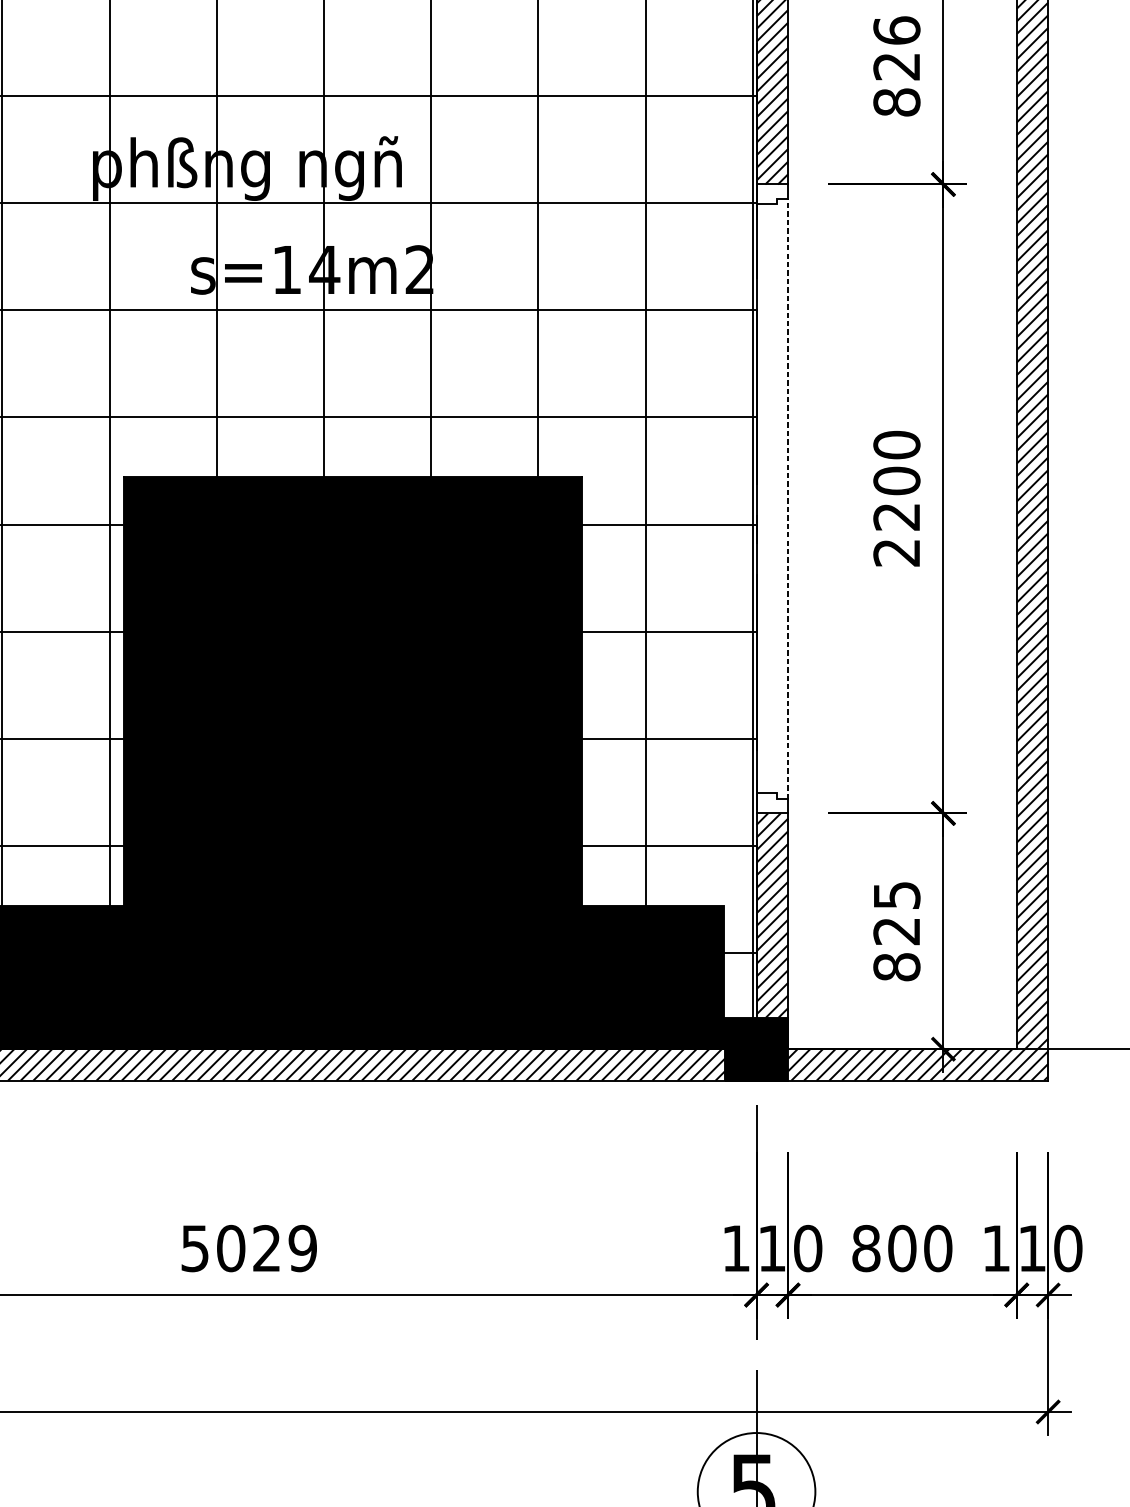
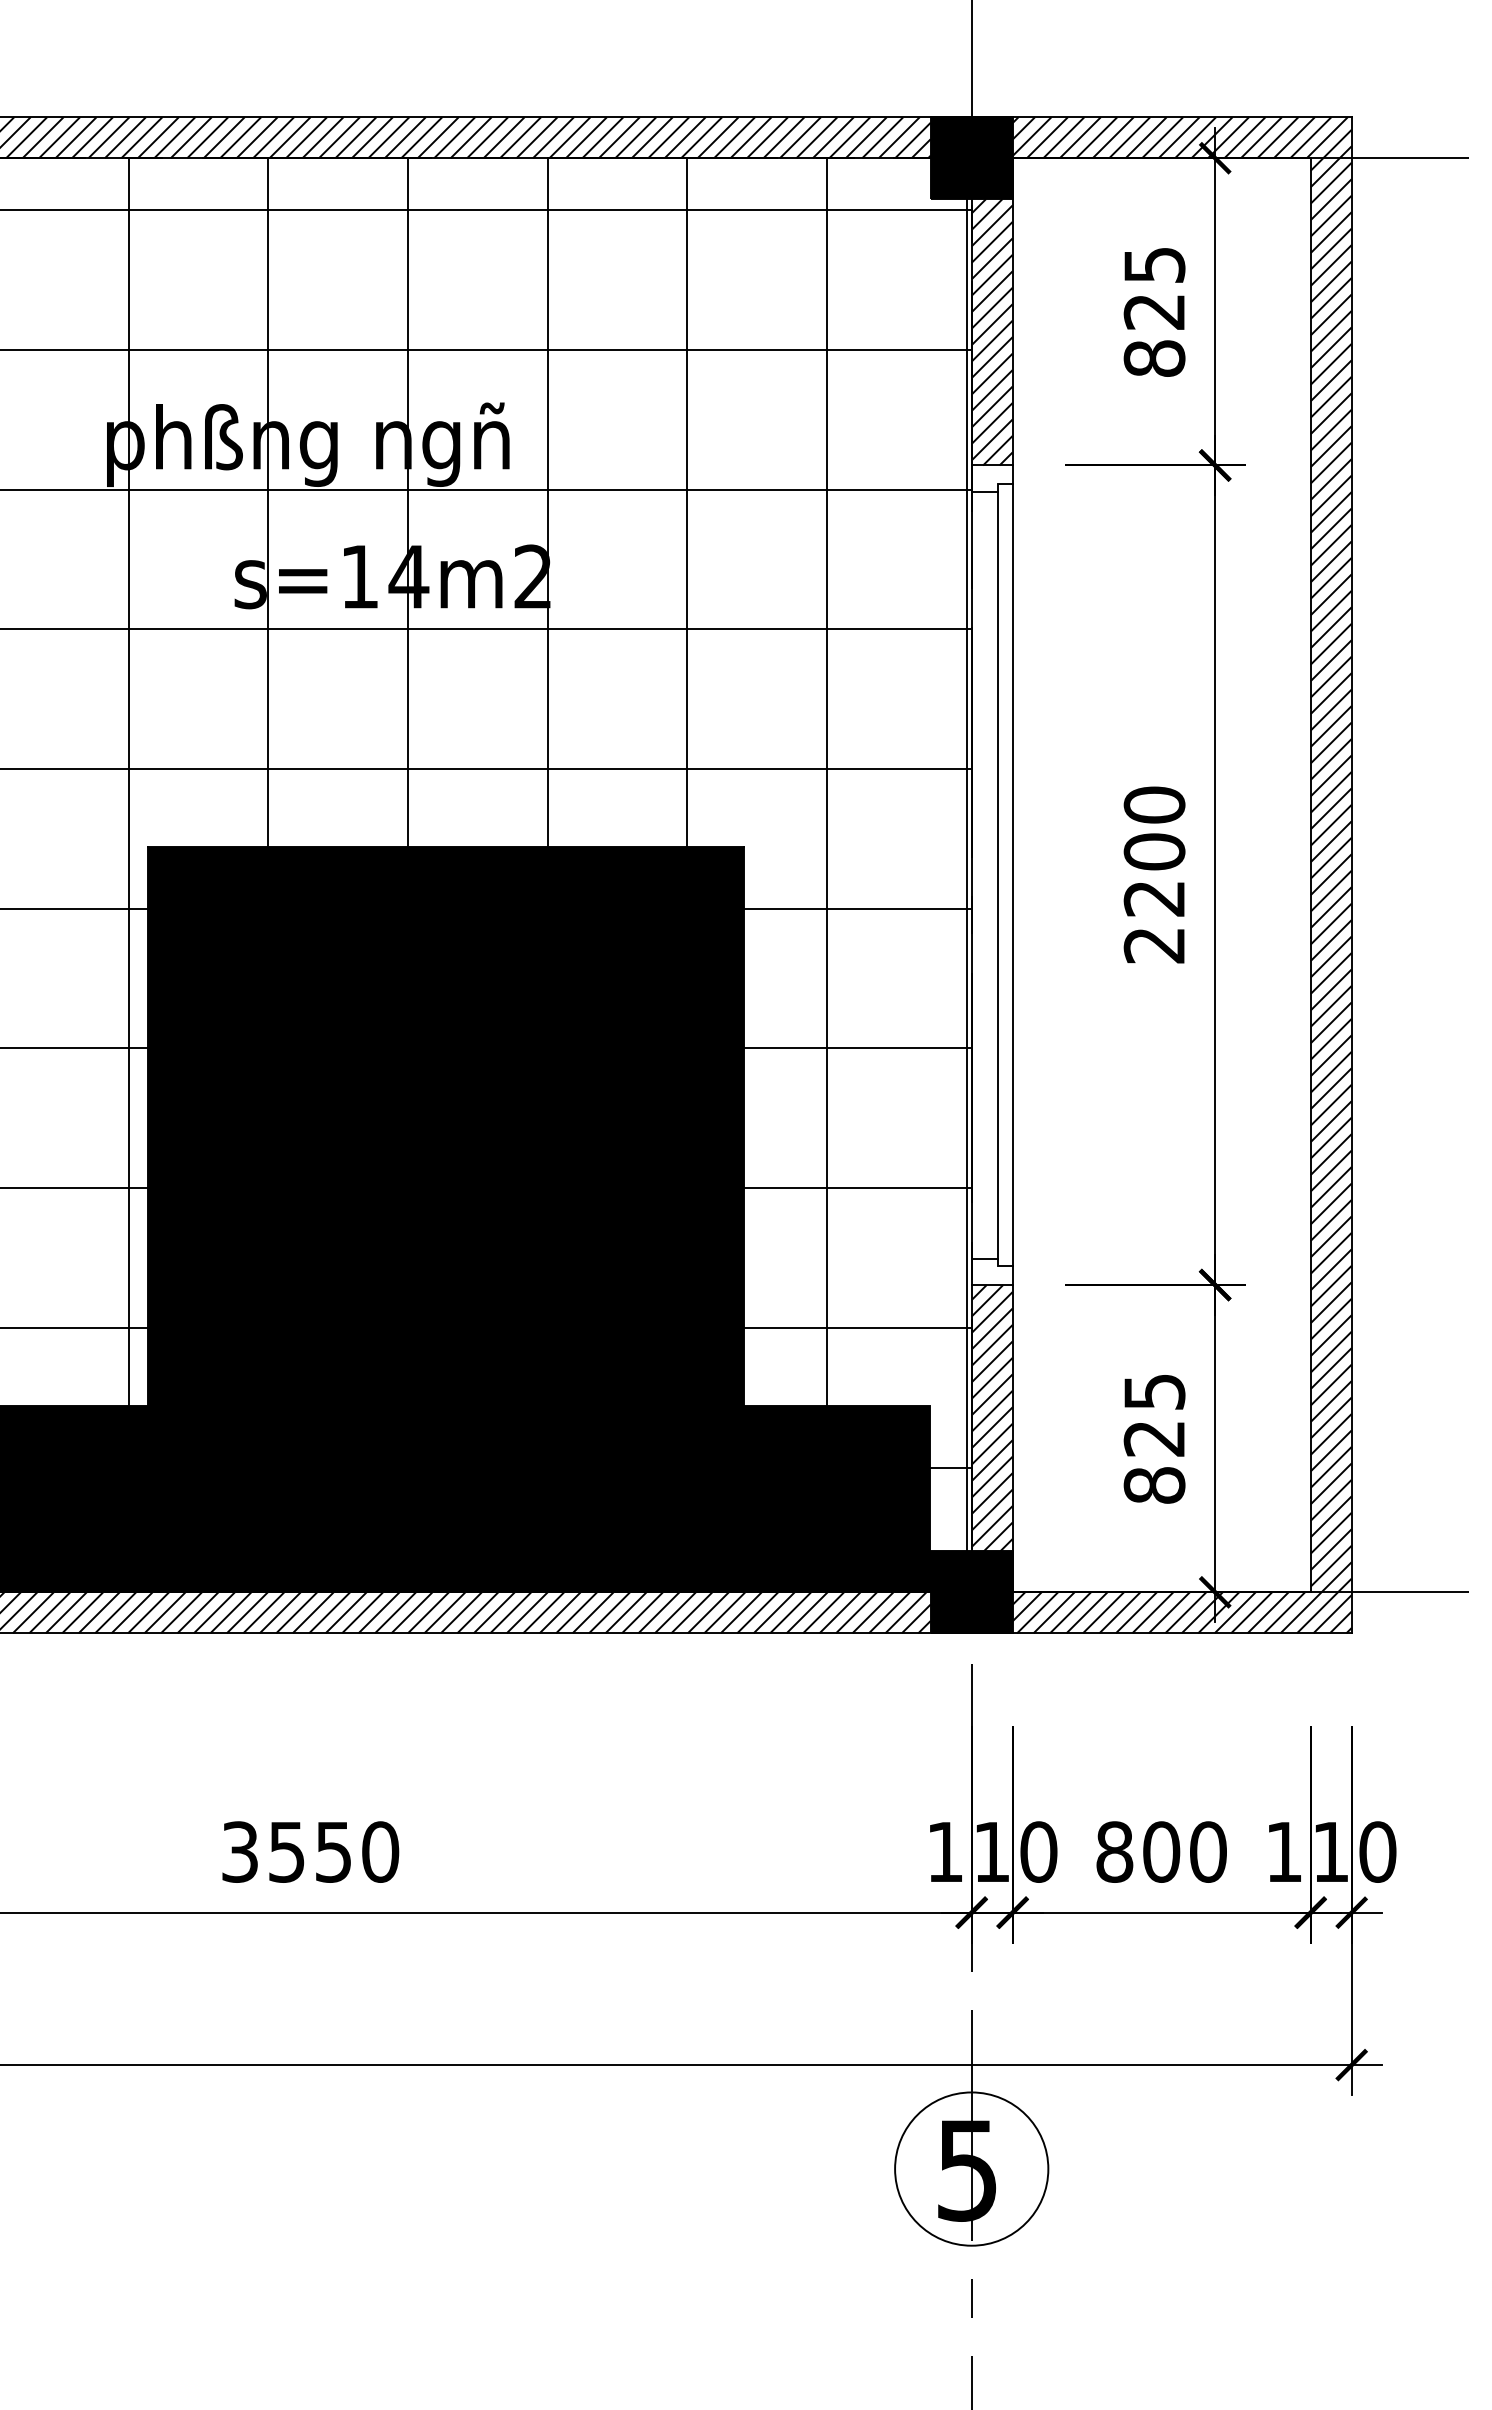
text: (896, 30) -> (1154, 264), 826 -> 825
line: (776, 498) -> (997, 874), added
line: (787, 498) -> (1012, 874), dashed -> solid
text: (249, 1248) -> (310, 1851), 5029 -> 3550

